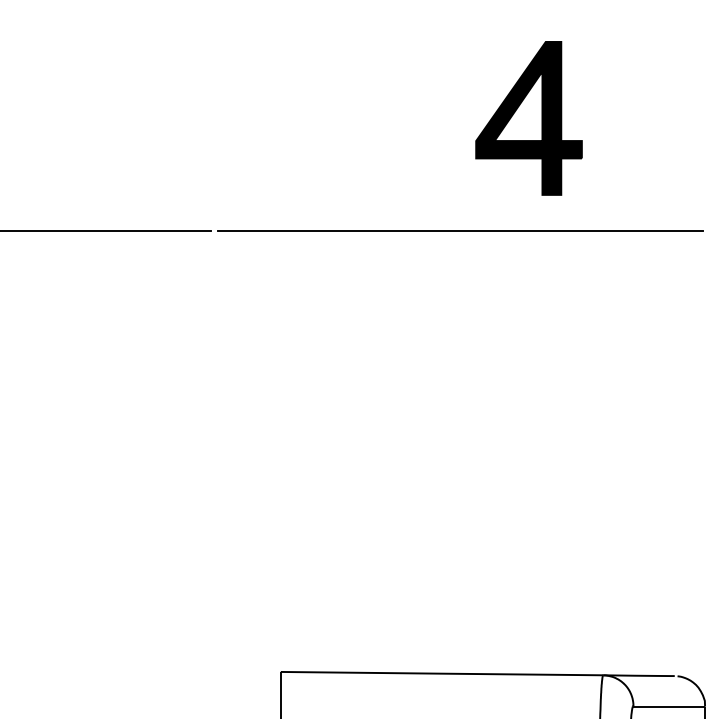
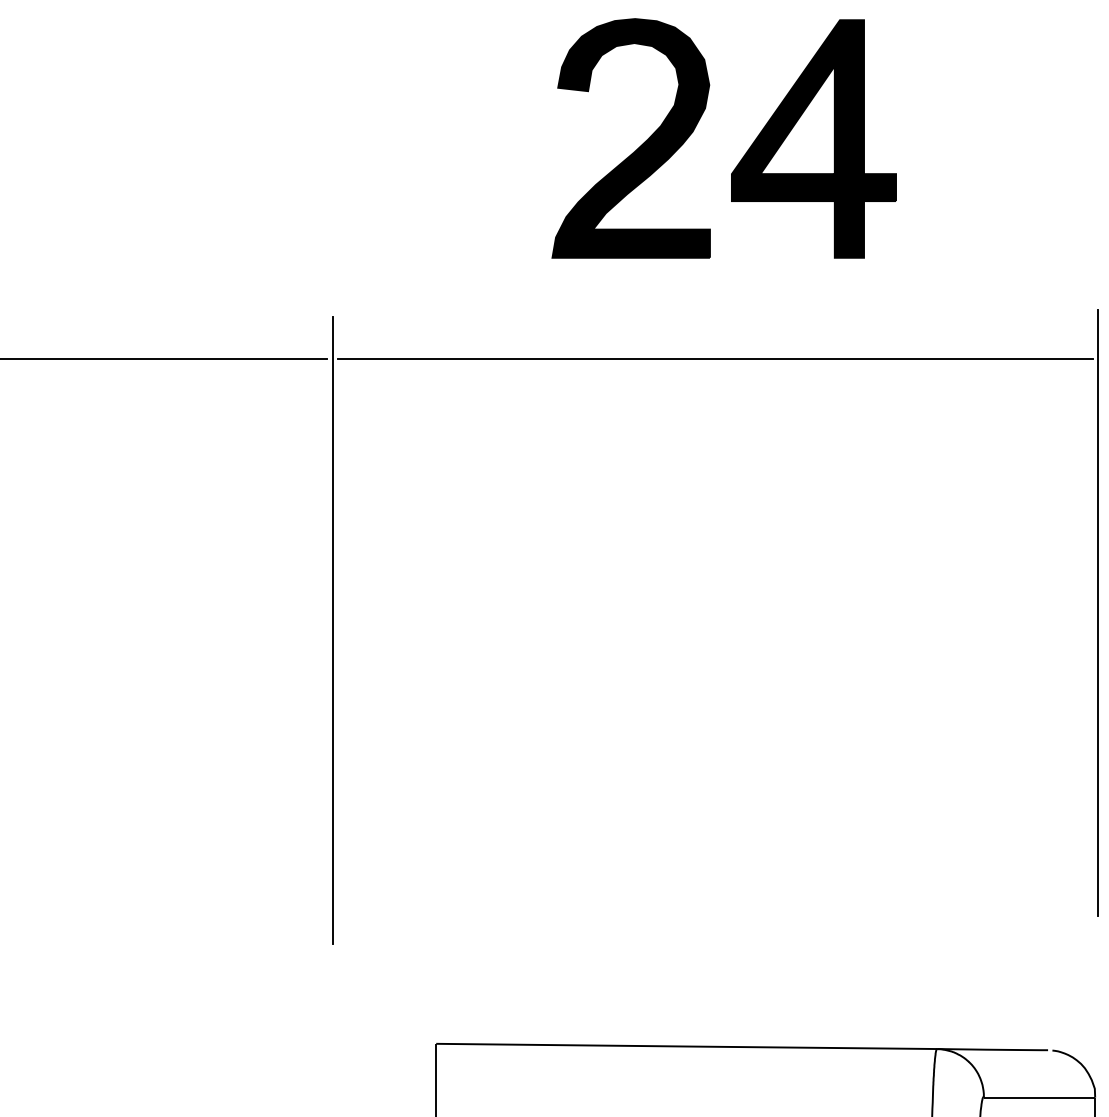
part: (411, 93) -> (639, 145), added
part: (528, 118) -> (813, 139), moved
line: (706, 394) -> (1097, 612), added
line: (214, 405) -> (333, 629), added

